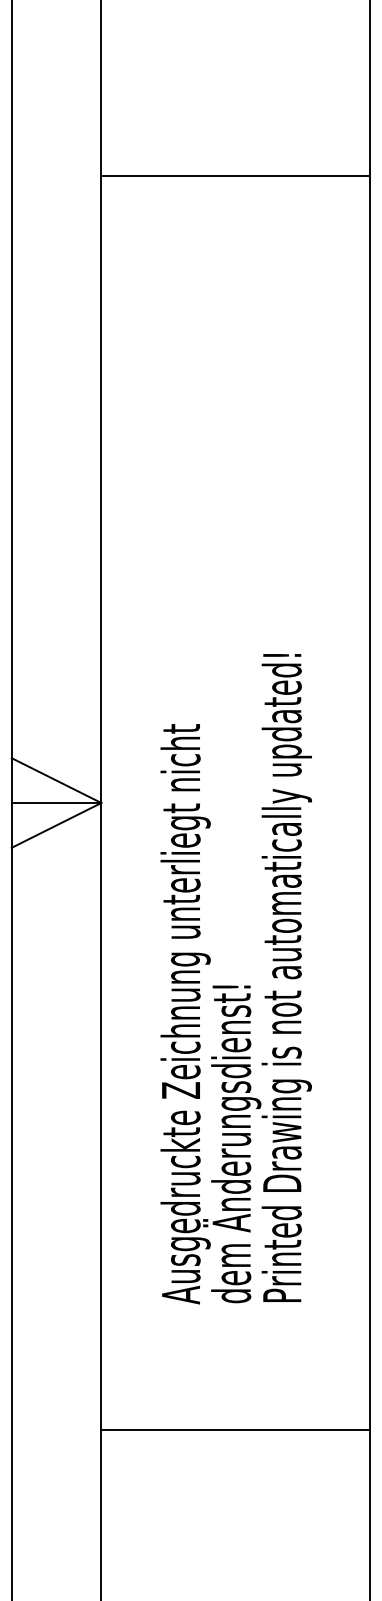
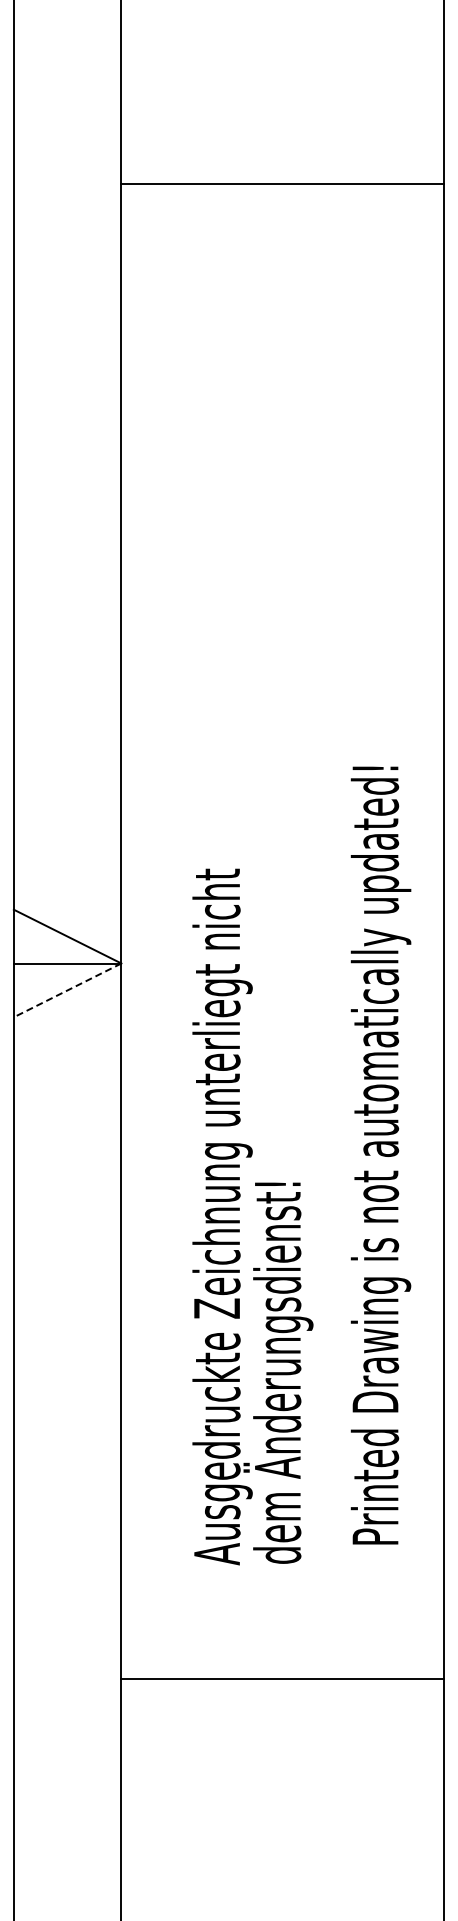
line: (235, 175) -> (282, 183), moved
line: (56, 825) -> (67, 990), solid -> dashed
text: (286, 977) -> (380, 1155), moved
line: (235, 1430) -> (282, 1679), moved

